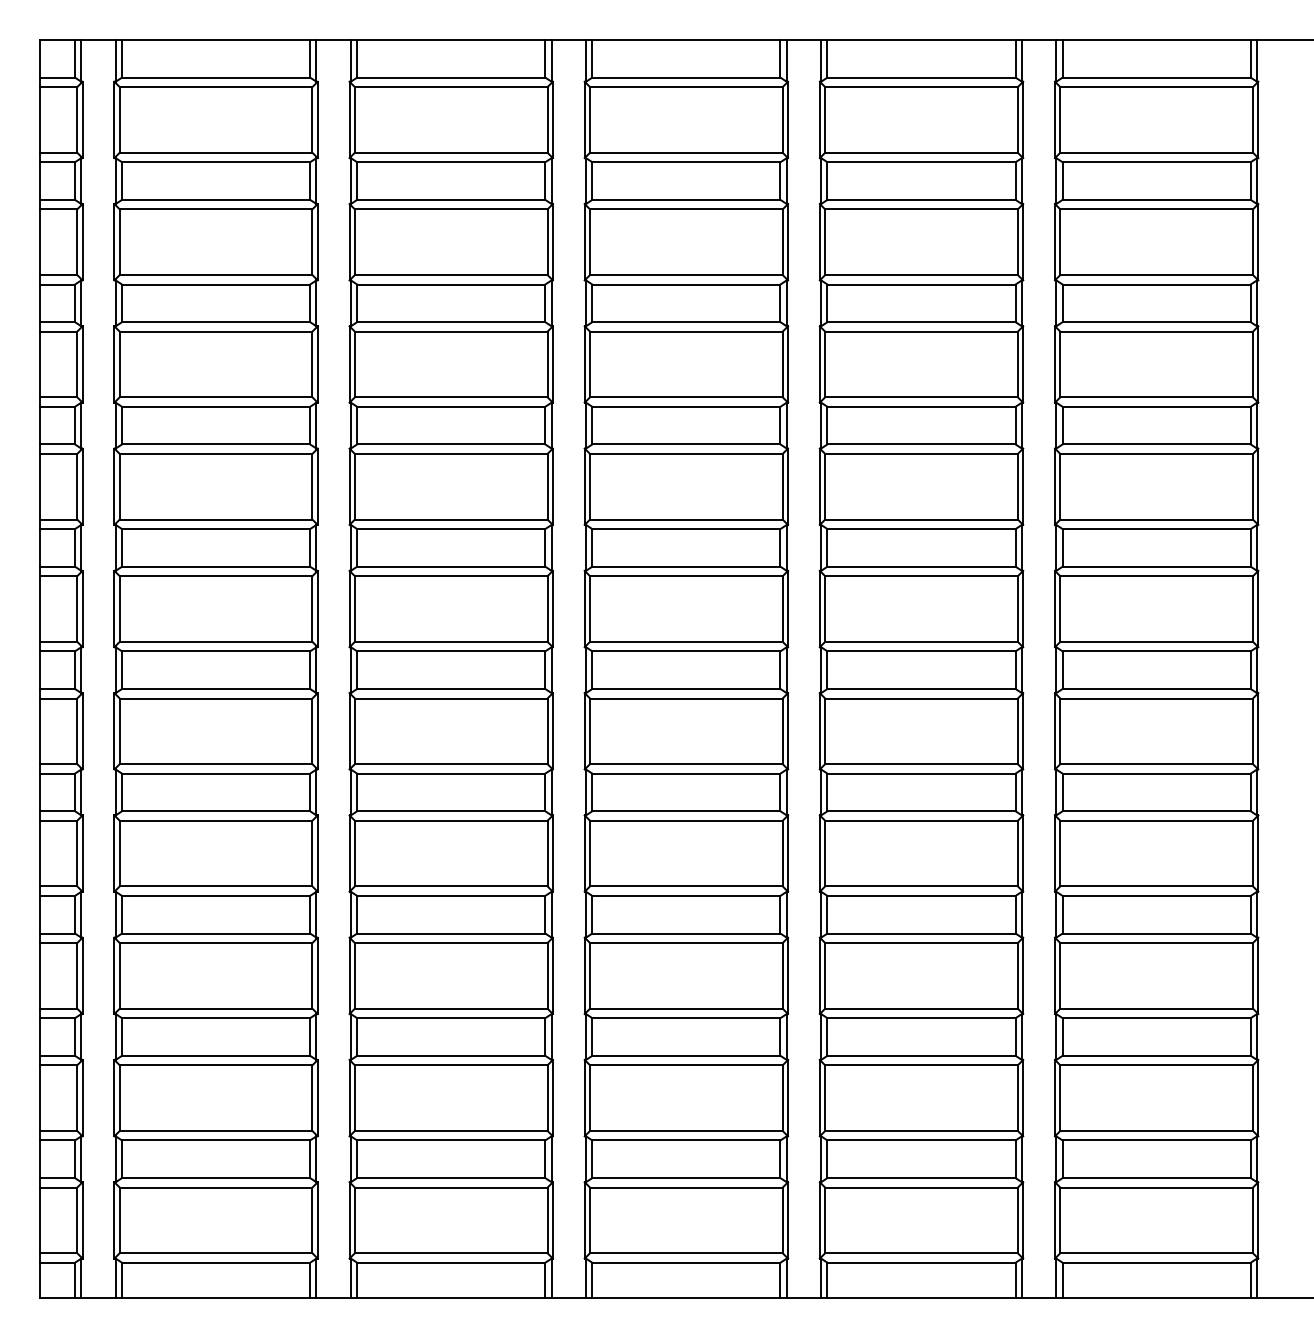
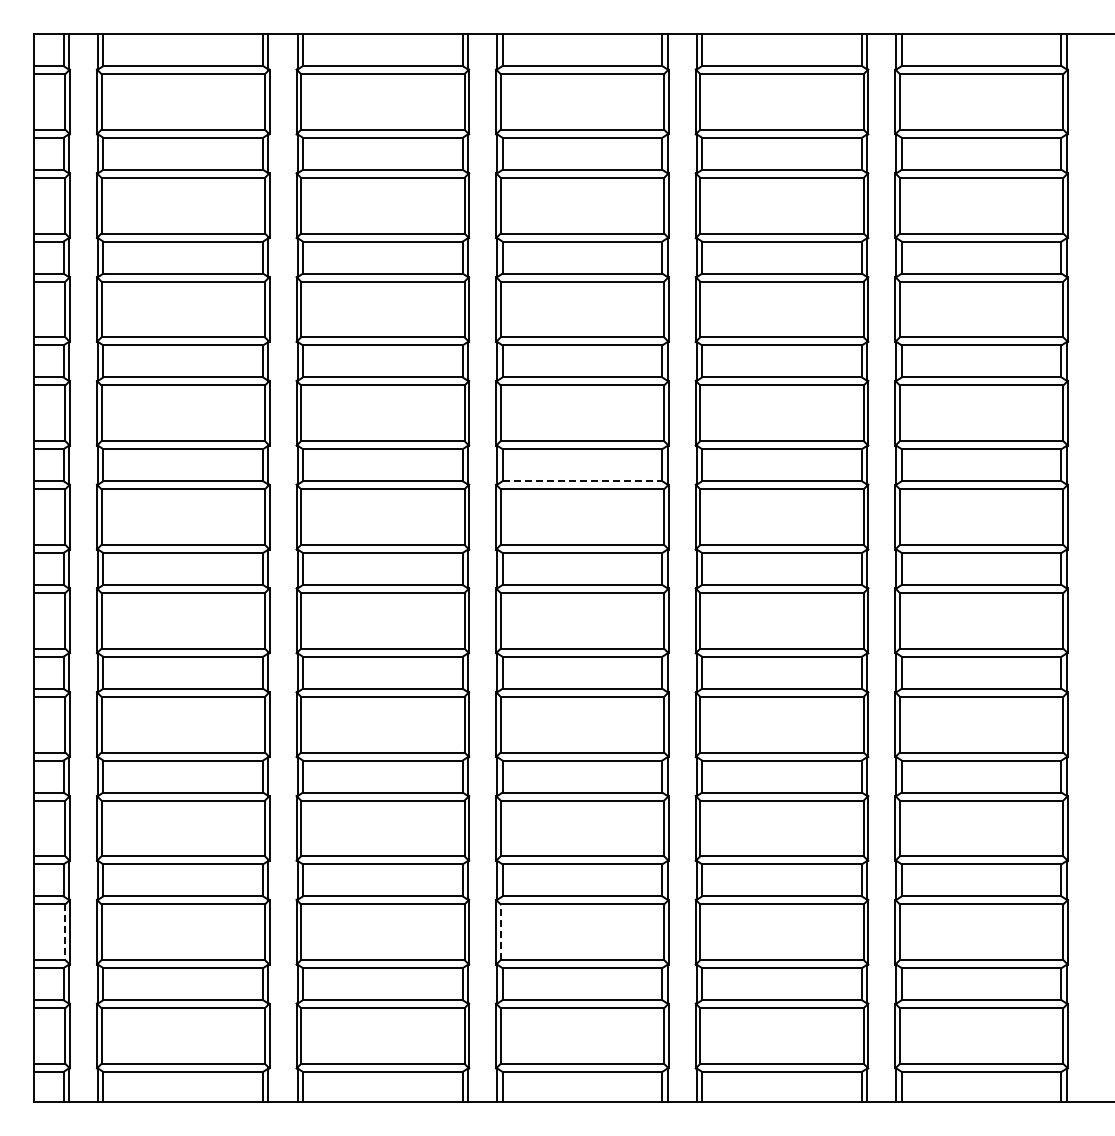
line: (686, 567) -> (582, 481), solid -> dashed
line: (77, 1098) -> (65, 932), solid -> dashed
line: (589, 1098) -> (500, 932), solid -> dashed

